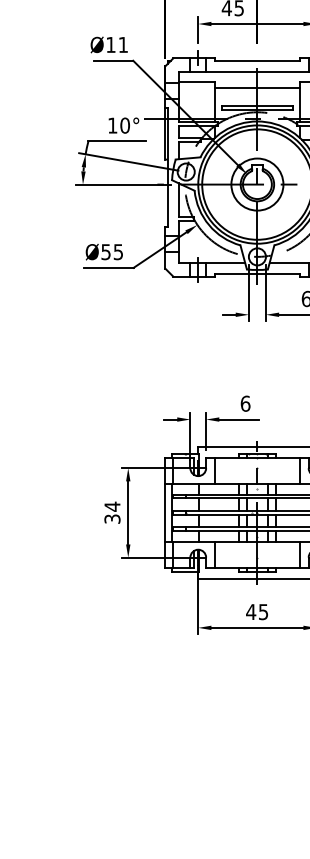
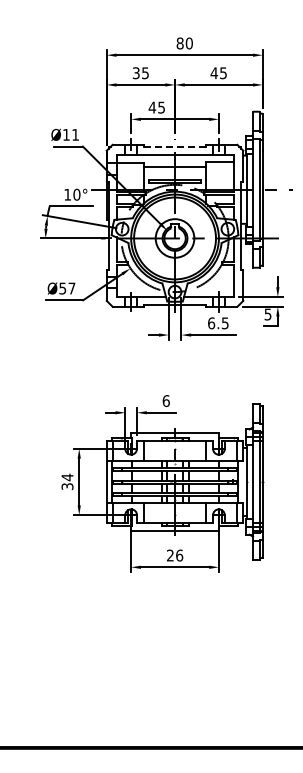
line: (256, 60) -> (174, 146), solid -> dashed
text: (117, 252) -> (71, 288), Ø55 -> Ø57
text: (256, 611) -> (174, 555), 45 -> 26

